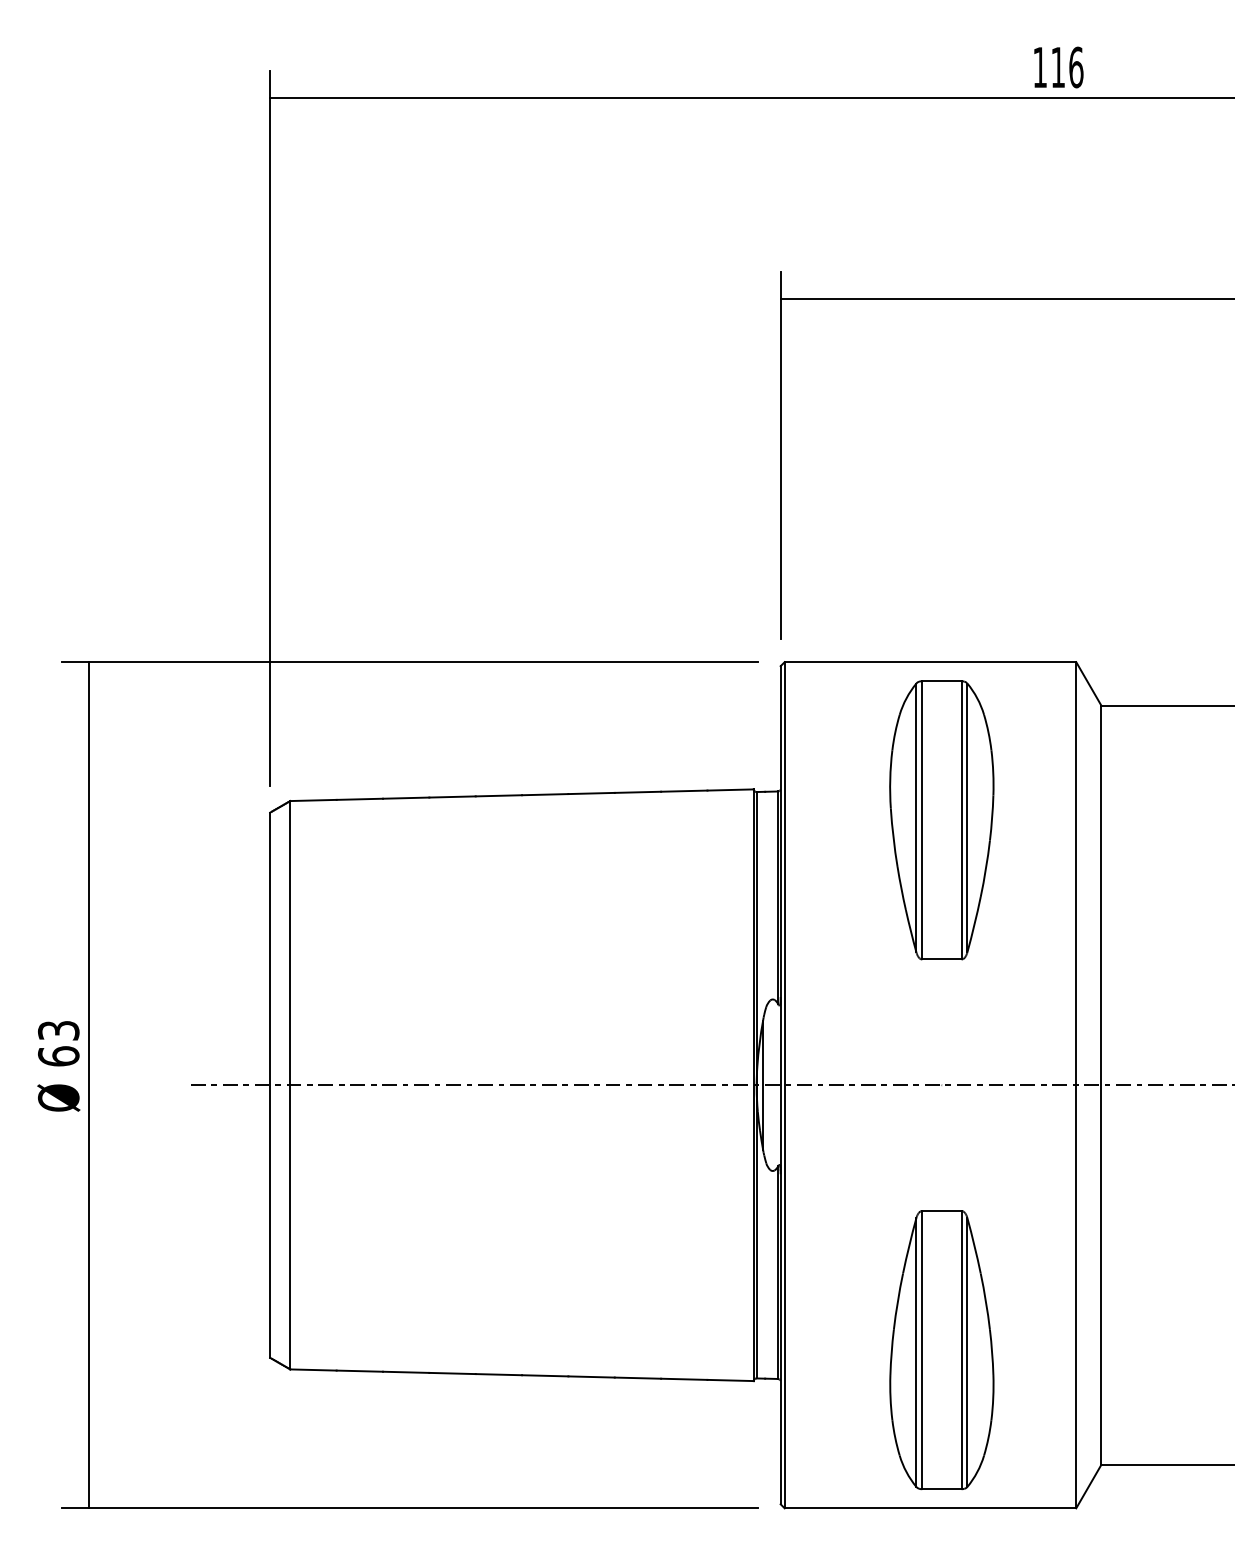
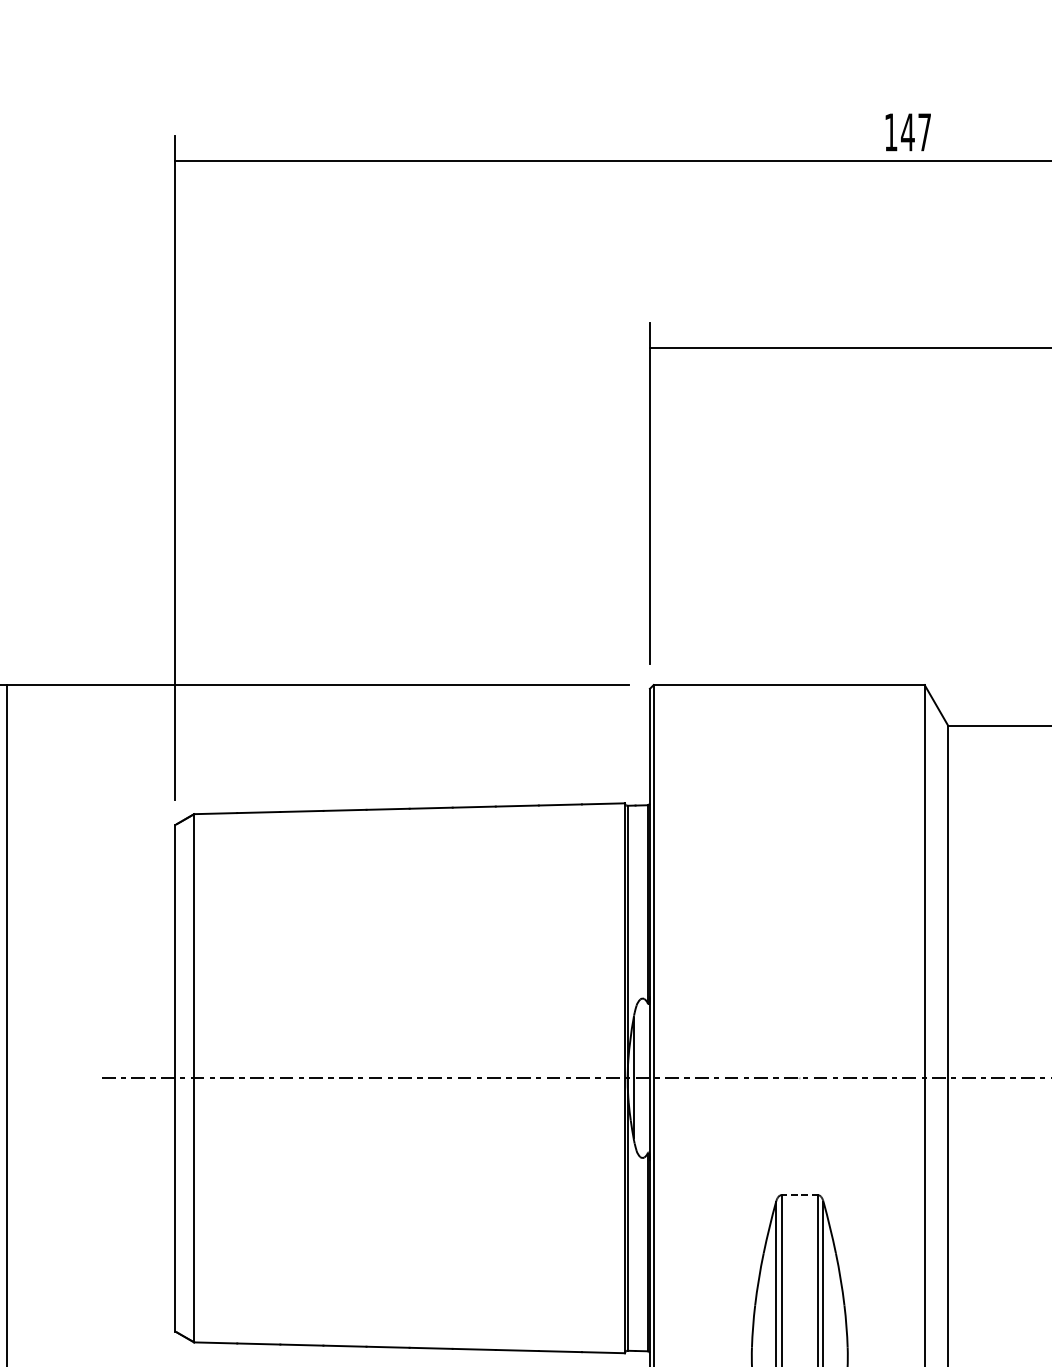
text: (1066, 67) -> (915, 132), 116 -> 147
part: (941, 820) -> (799, 832), removed
line: (941, 1211) -> (799, 1195), solid -> dashed

